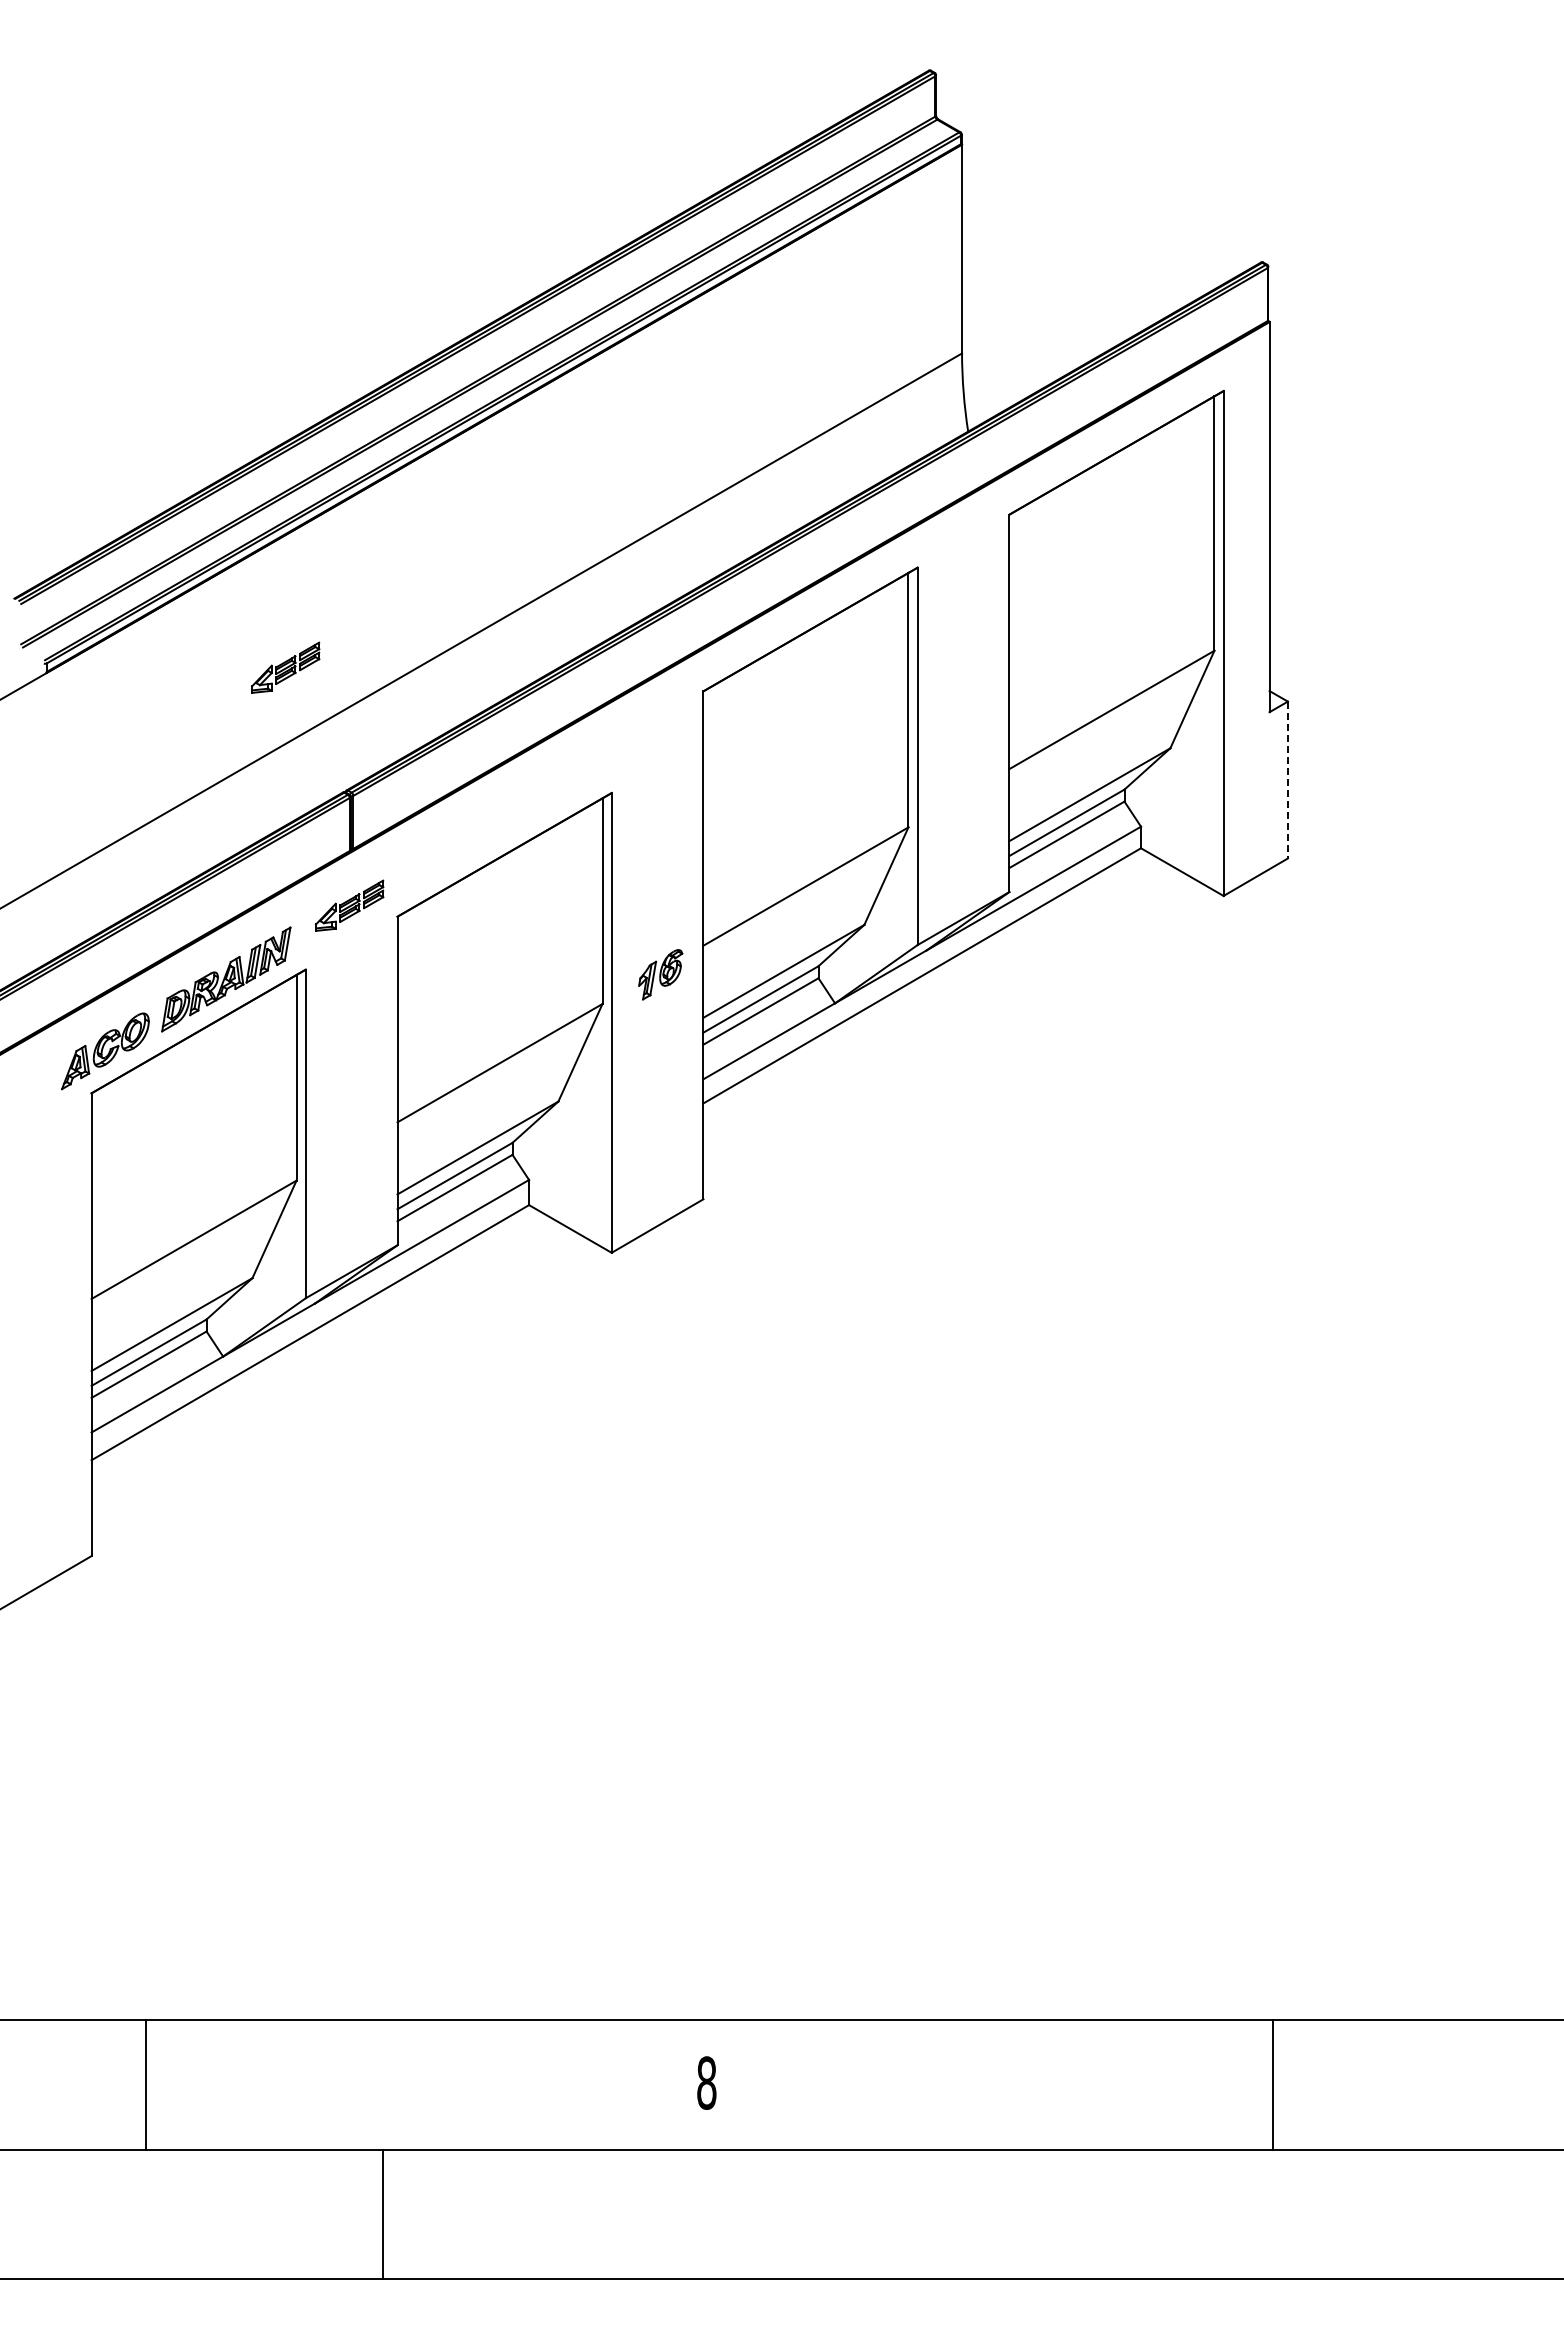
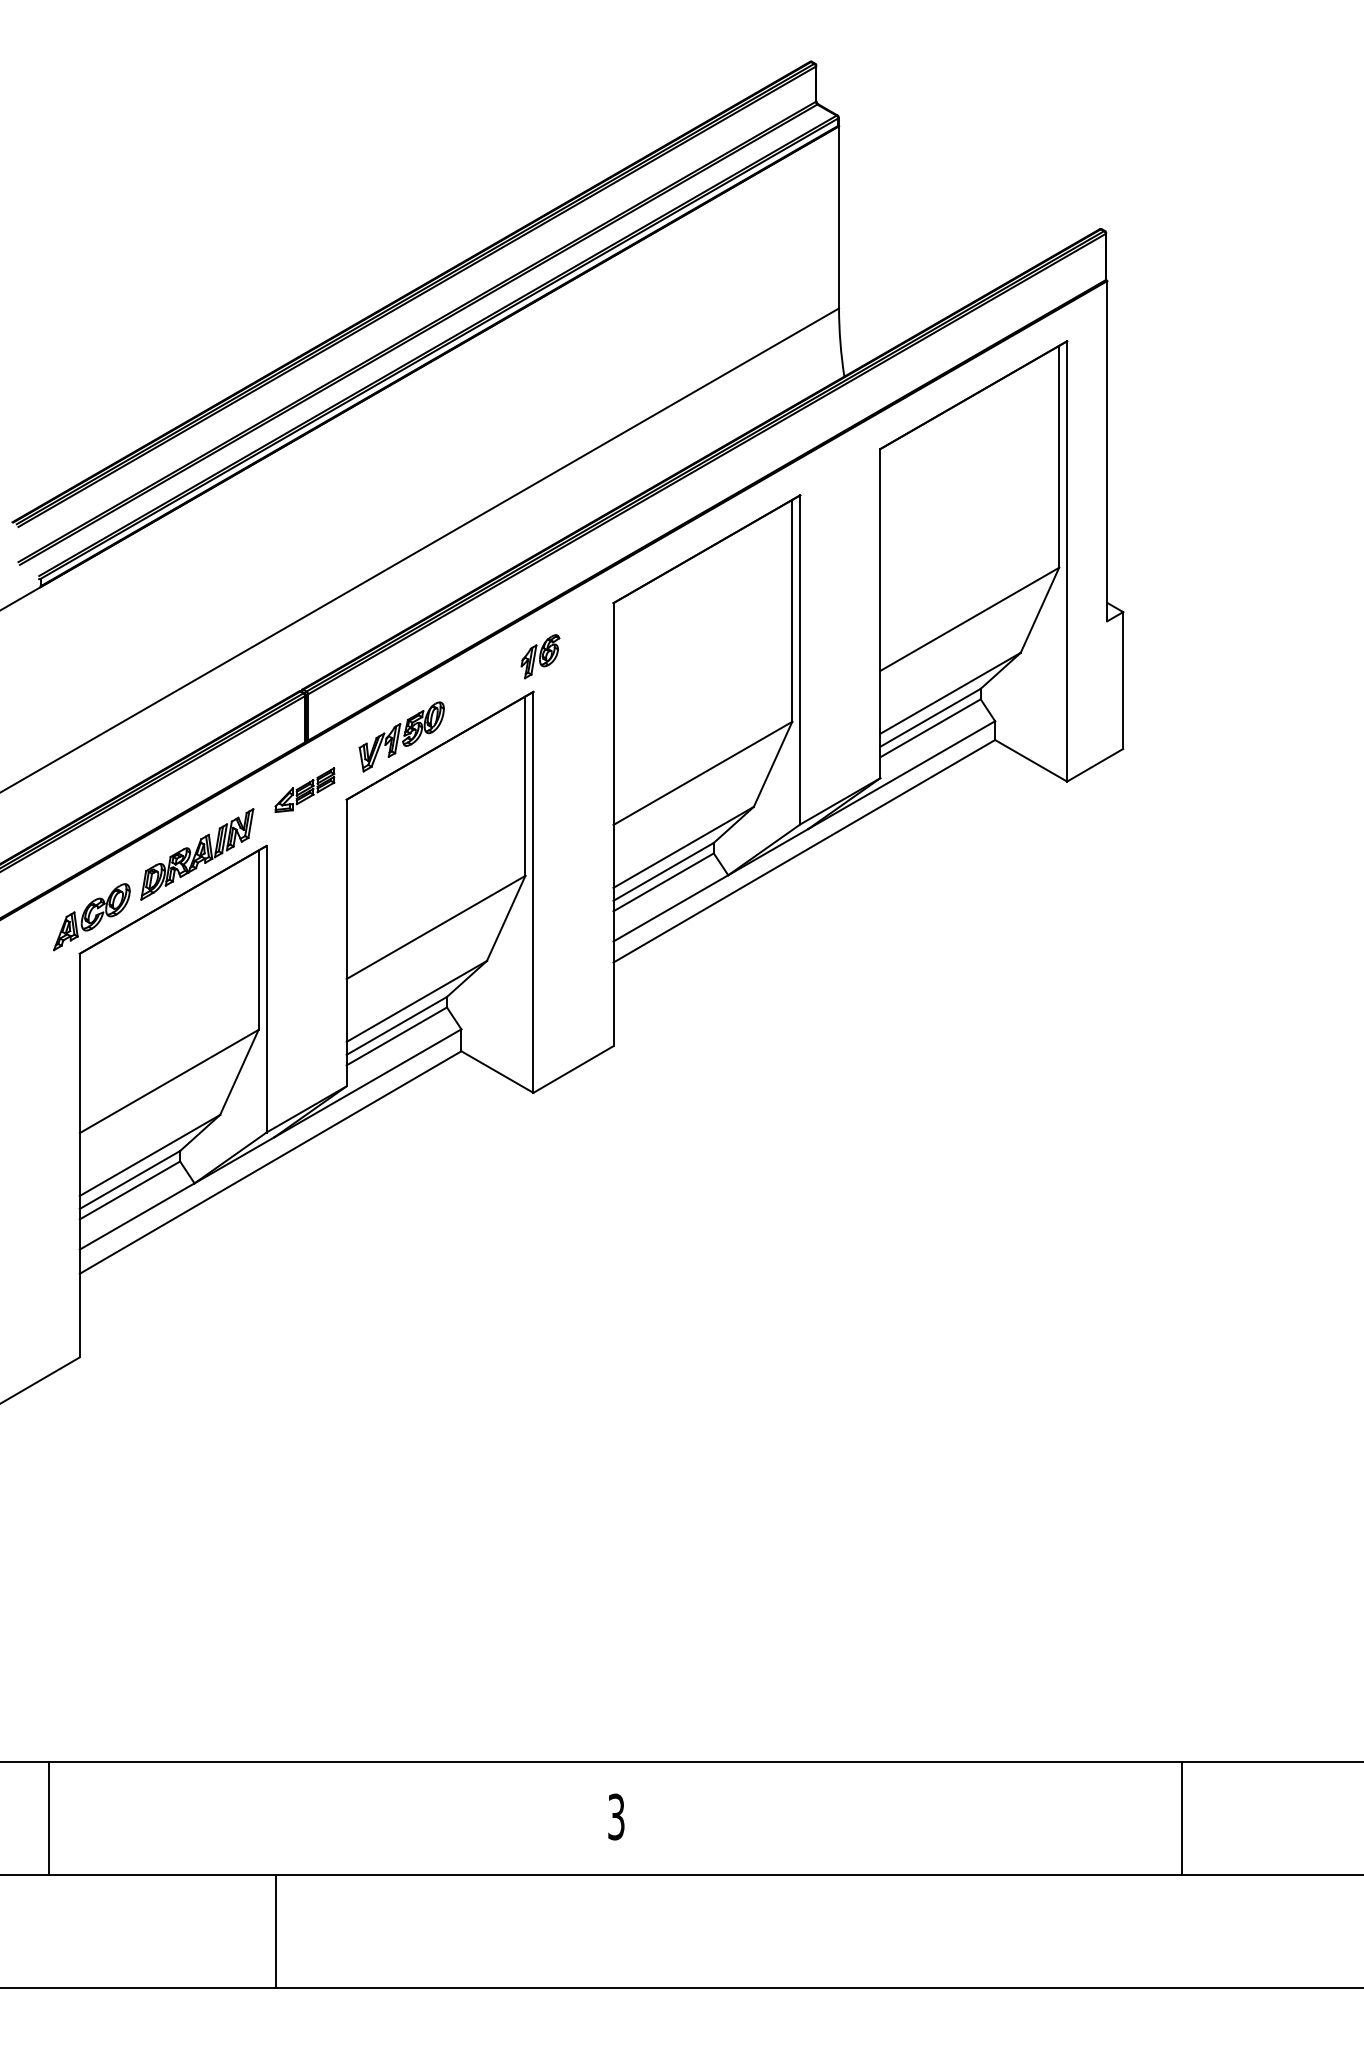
part: (285, 667) -> (248, 582), removed
line: (1287, 780) -> (1122, 680), dashed -> solid
part: (460, 844) -> (401, 736), added
part: (660, 974) -> (540, 656), moved
text: (706, 2082) -> (616, 1816), 8 -> 3
line: (145, 2084) -> (49, 1818), moved
line: (1272, 2084) -> (1181, 1818), moved
line: (383, 2214) -> (275, 1931), moved

